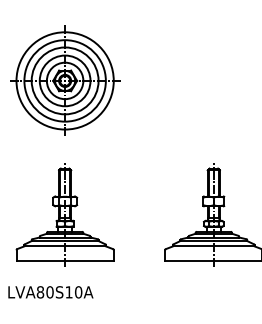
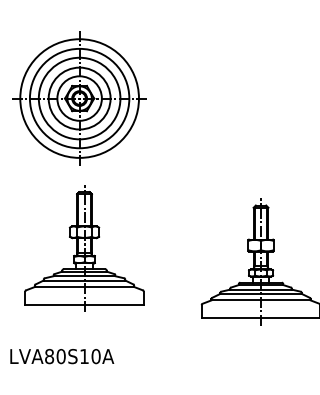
part: (64, 214) -> (83, 248), moved

